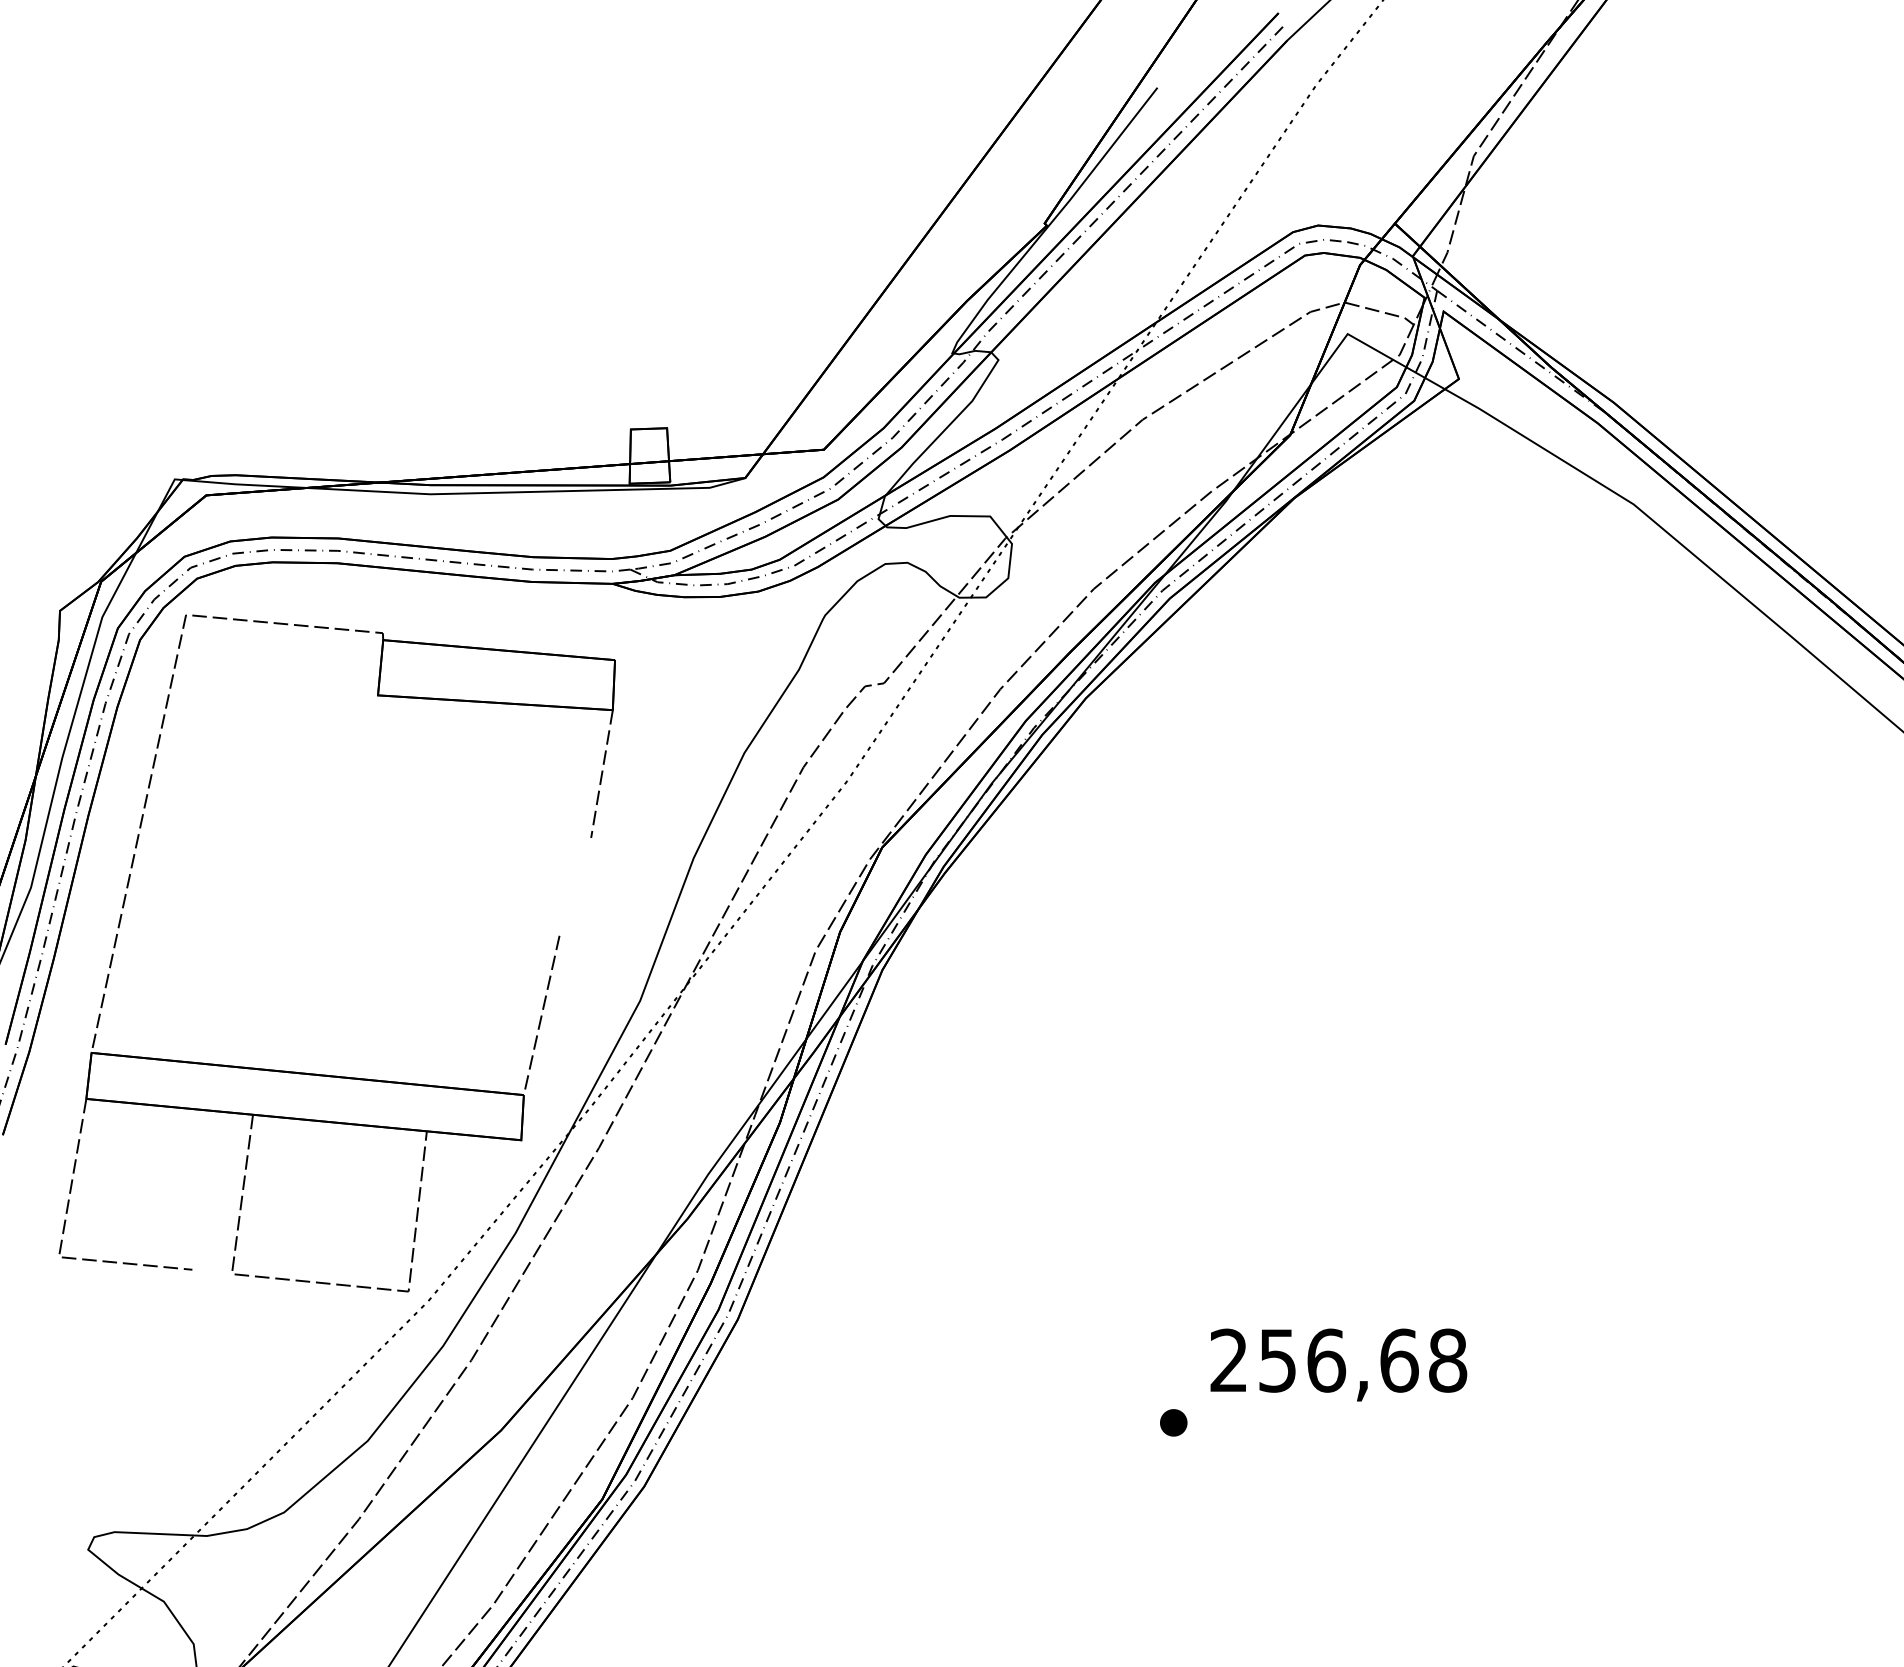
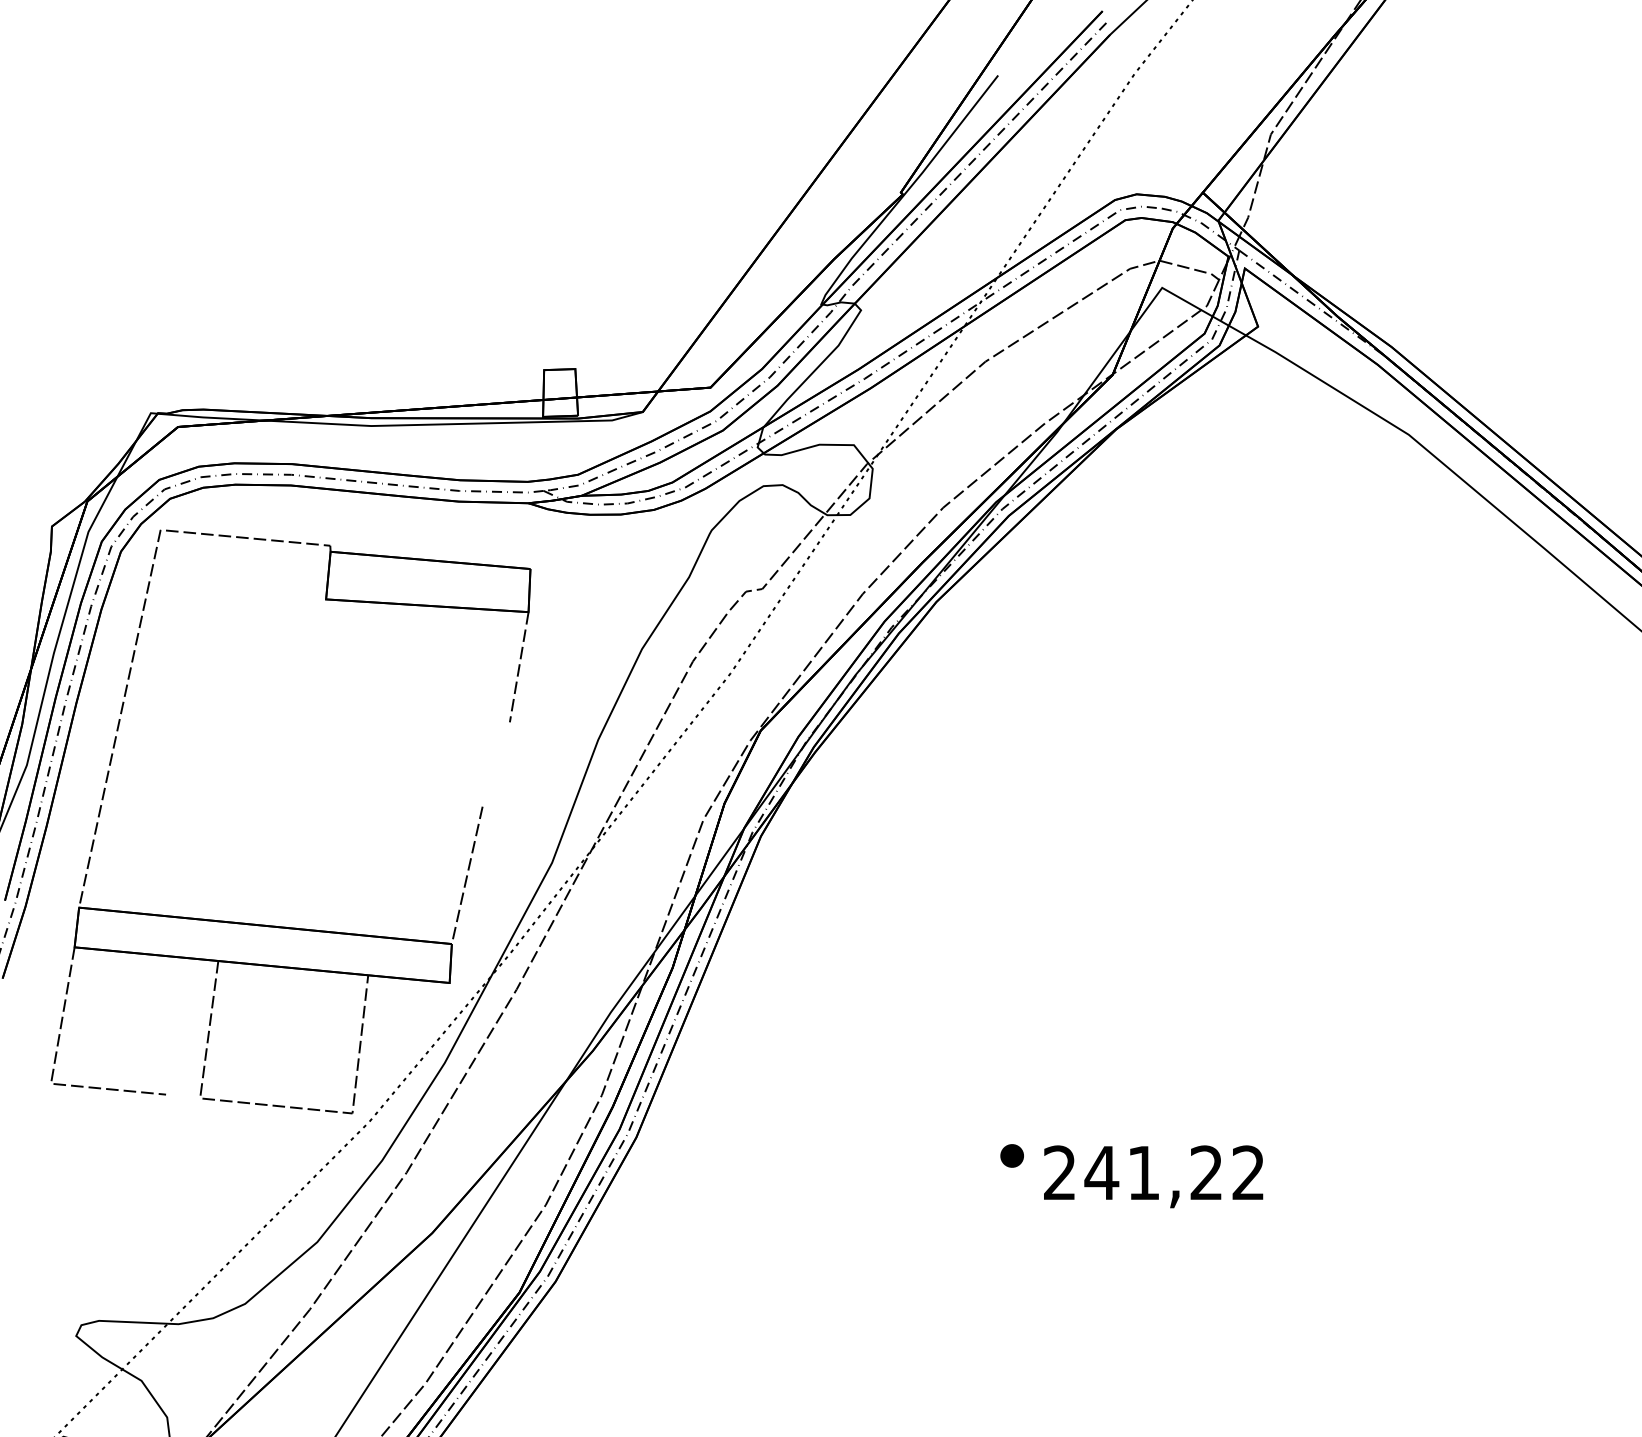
text: (1362, 1360) -> (1174, 1172), 256,68 -> 241,22
part: (1173, 1422) -> (1011, 1155), moved

